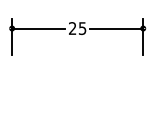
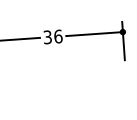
text: (77, 28) -> (52, 36), 25 -> 36

